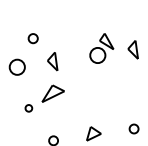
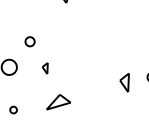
part: (101, 48) -> (95, 63), removed
part: (132, 49) -> (124, 81), moved
part: (52, 61) -> (45, 67), size x0.6
part: (52, 93) -> (58, 102), moved

